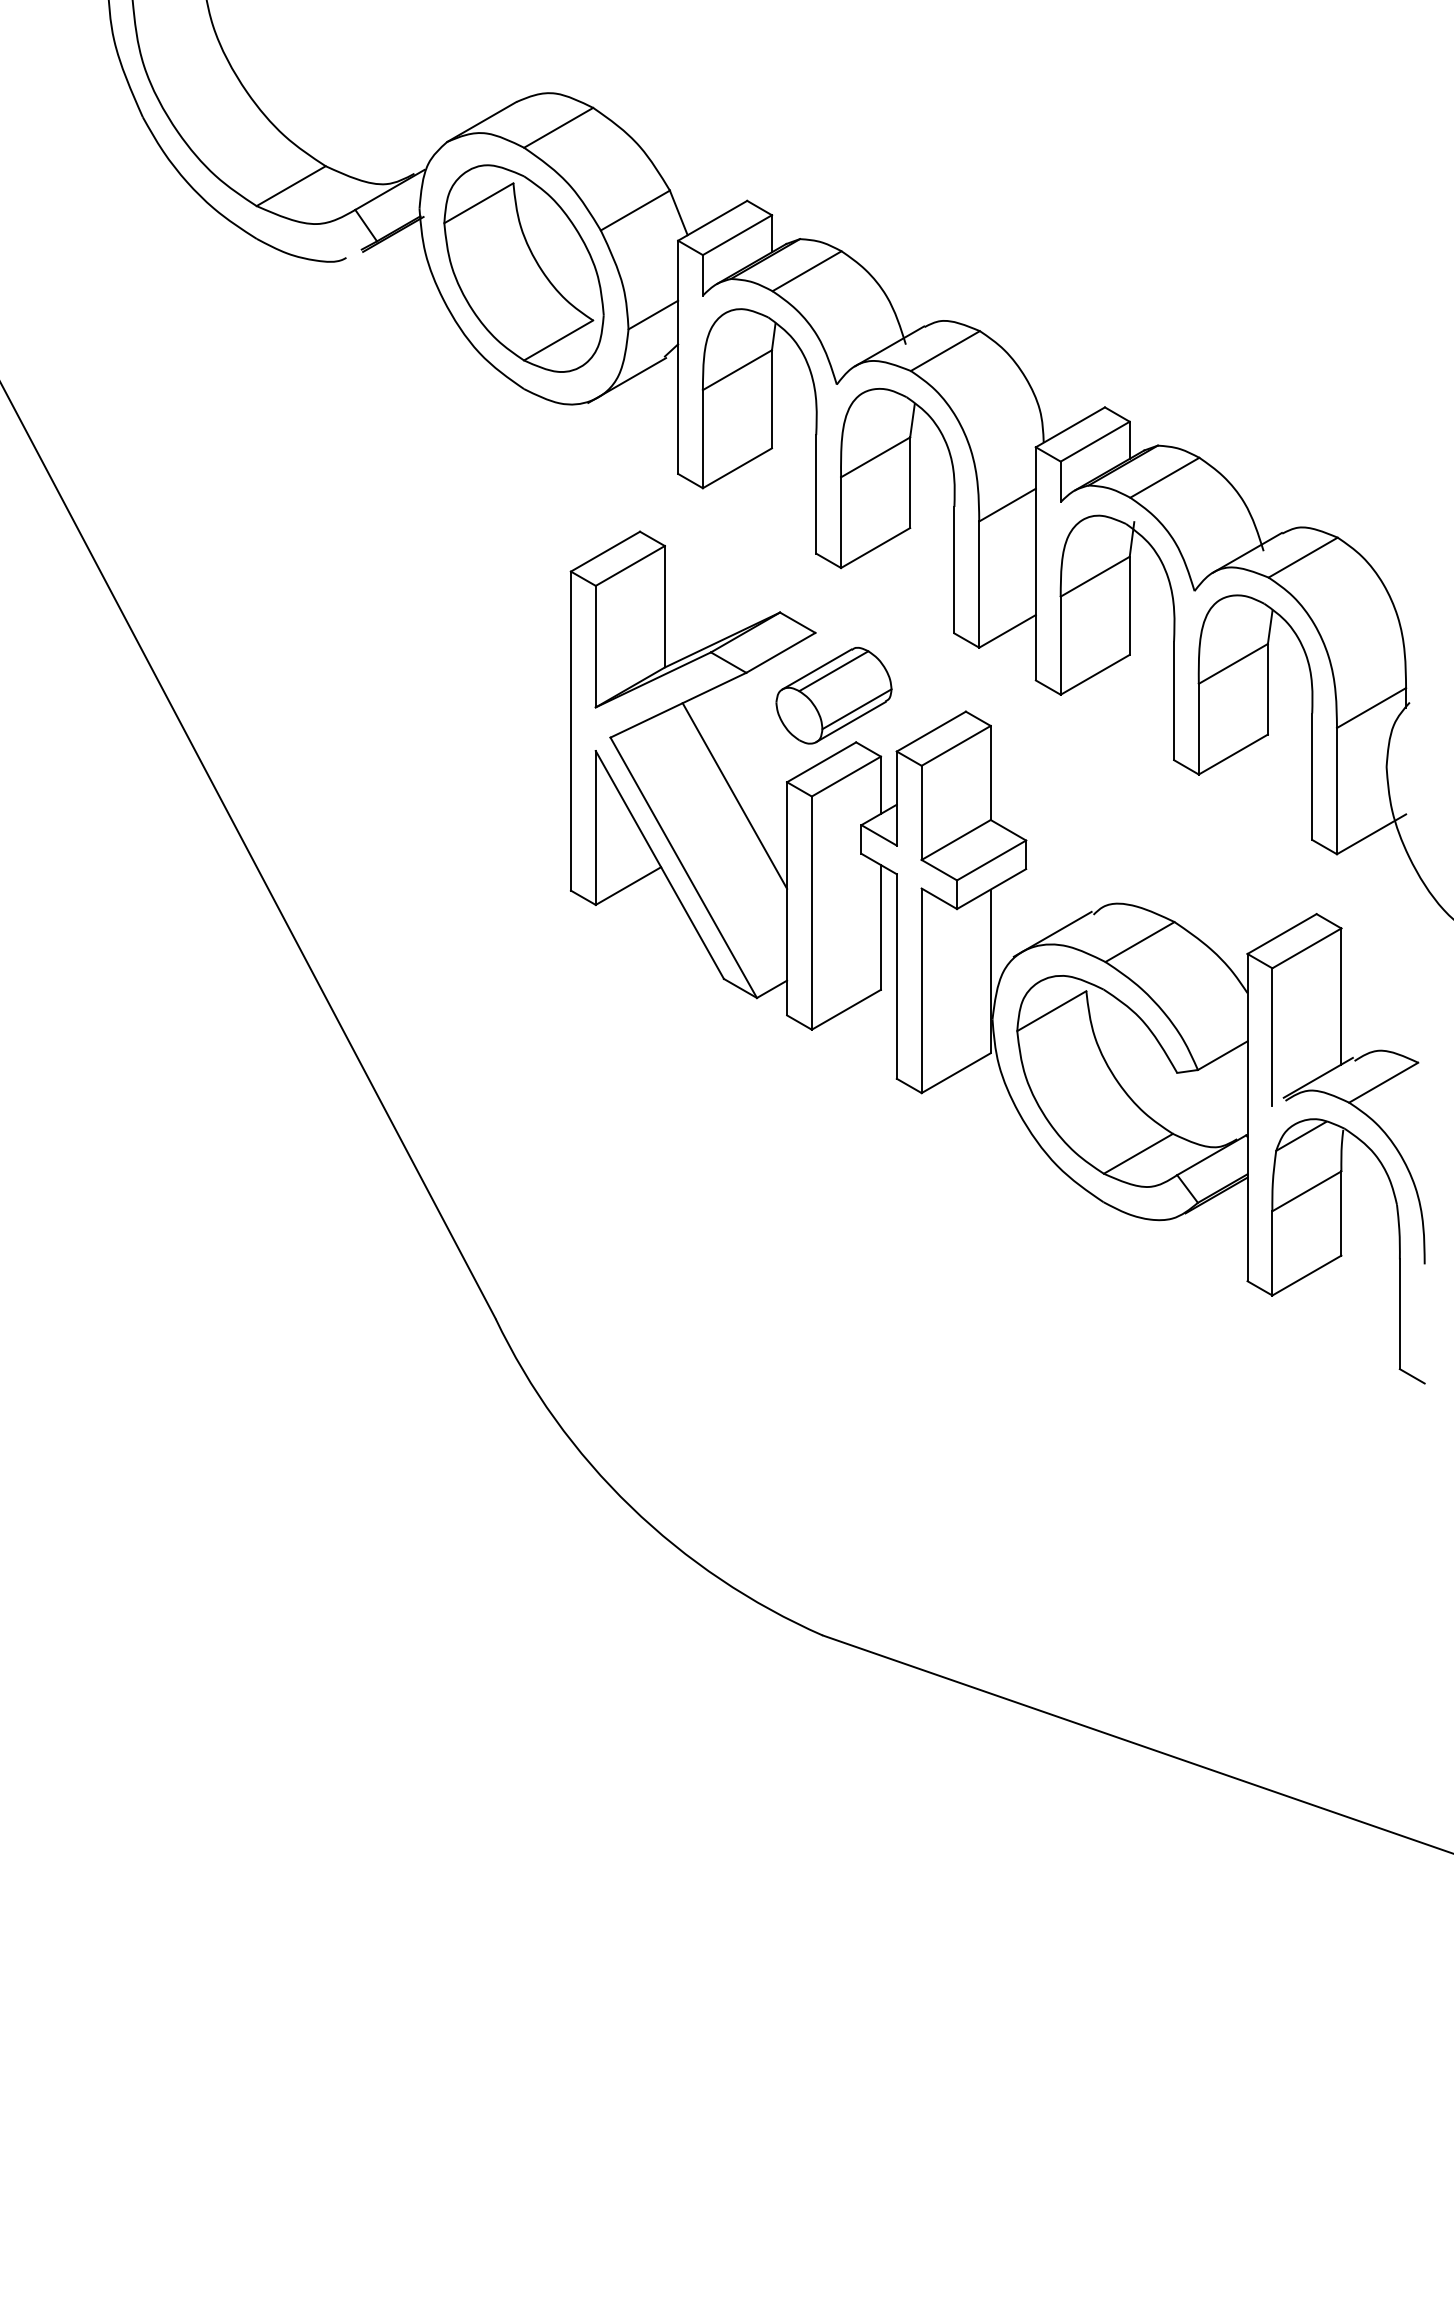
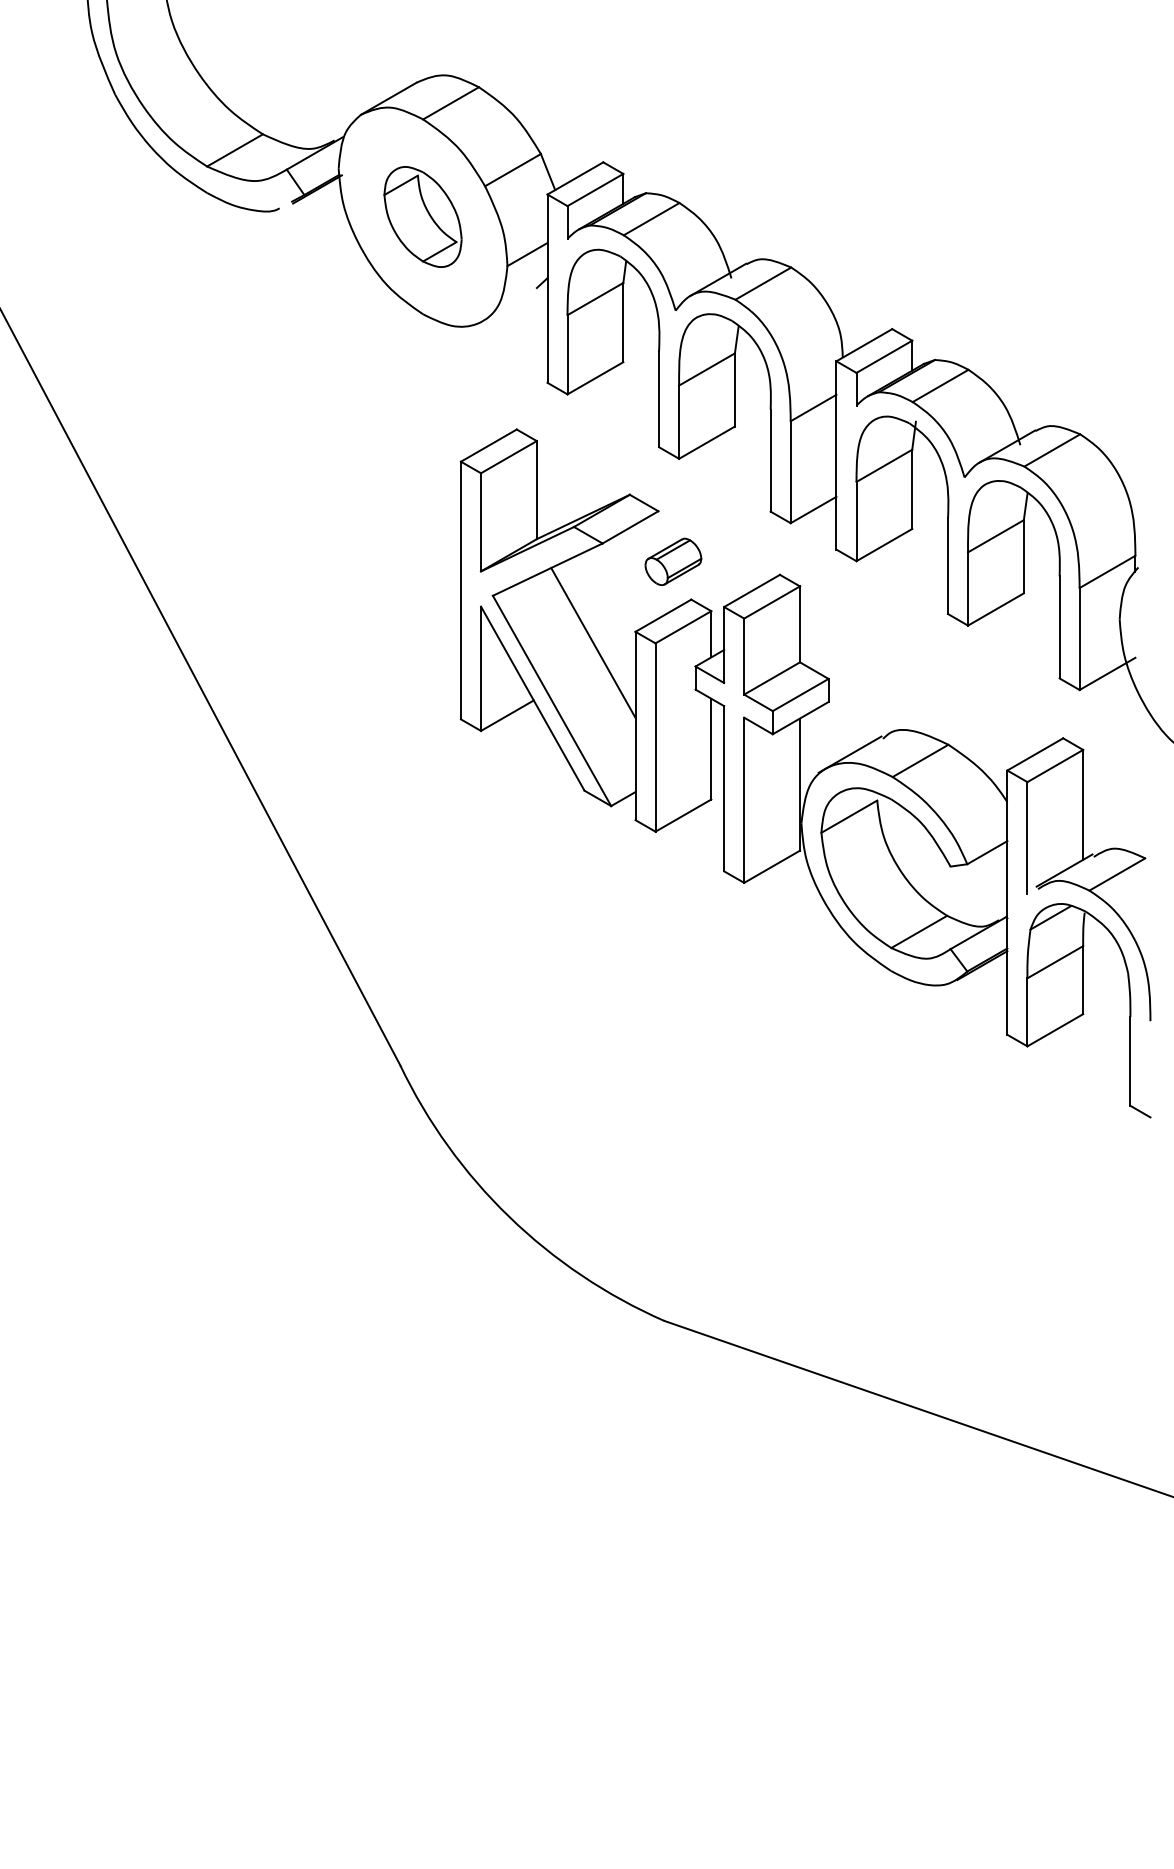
part: (523, 268) -> (422, 216), size x0.6
line: (627, 380) -> (506, 307), removed
part: (833, 695) -> (673, 561), size x0.6

